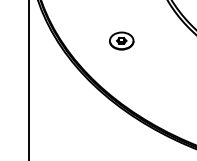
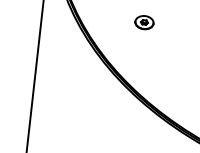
part: (121, 40) -> (144, 21), size x0.7

